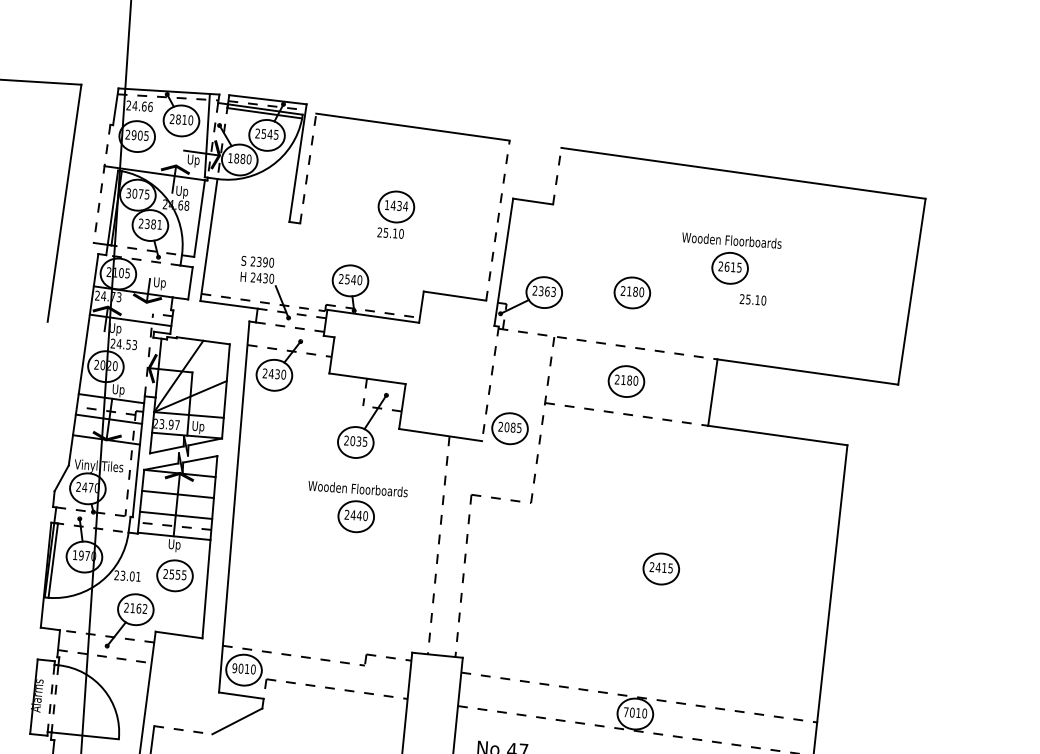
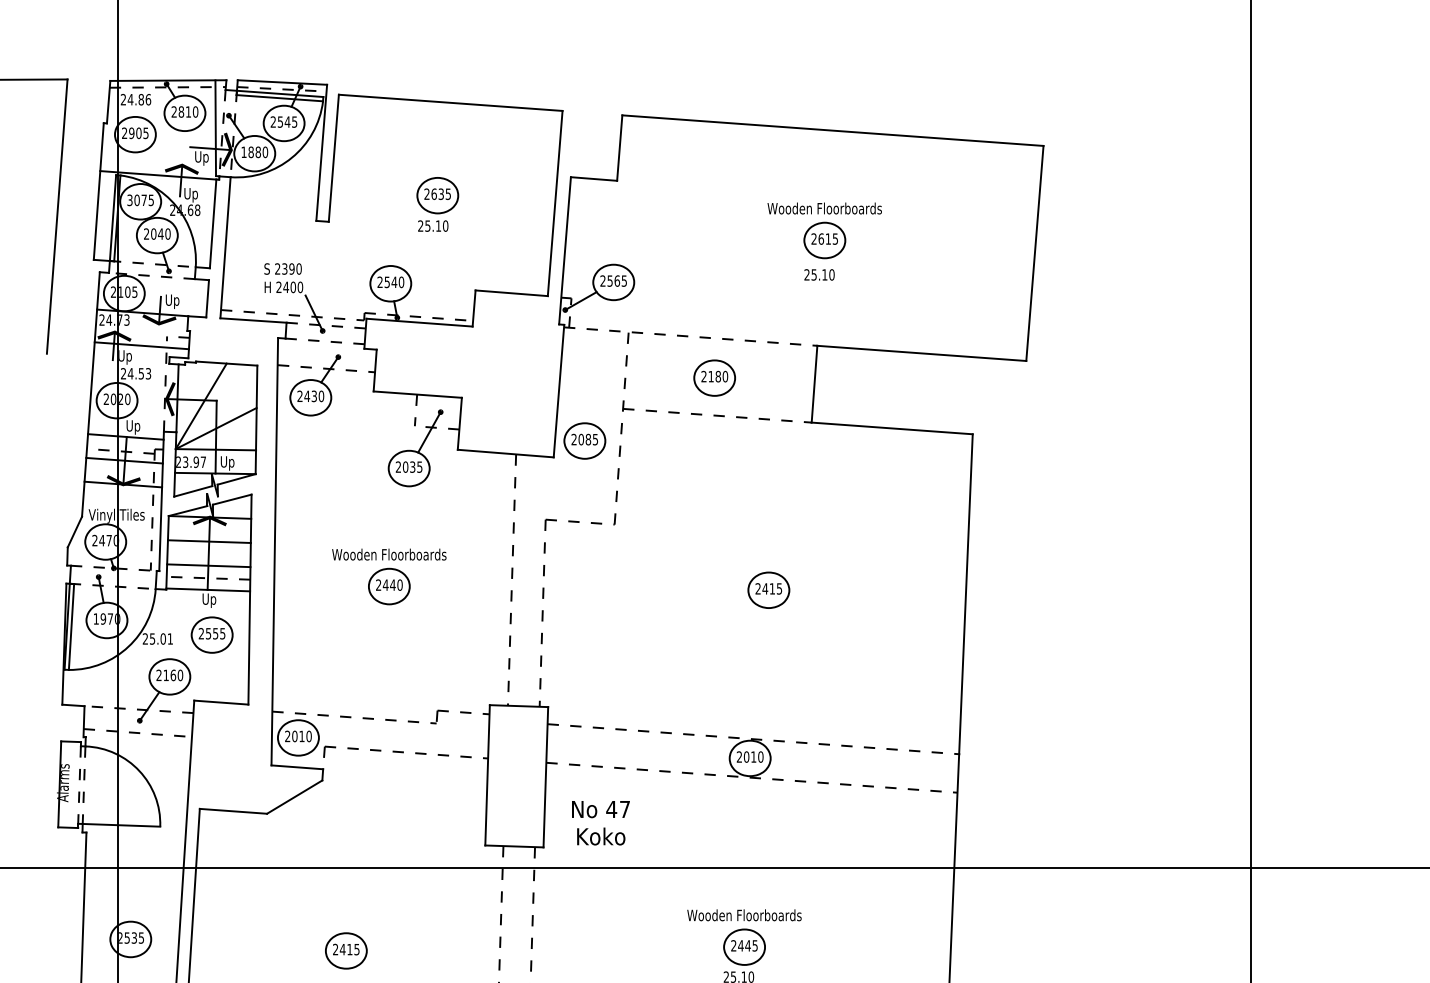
text: (144, 106) -> (141, 99), 24.66 -> 24.86
line: (307, 168) -> (333, 158), dashed -> solid
line: (557, 176) -> (619, 148), dashed -> solid
line: (101, 183) -> (98, 191), dashed -> solid
text: (396, 205) -> (437, 193), 1434 -> 2635
line: (498, 220) -> (555, 203), dashed -> solid
text: (153, 223) -> (160, 233), 2381 -> 2040
text: (265, 278) -> (293, 287), 2430 -> 2400
text: (546, 291) -> (616, 280), 2363 -> 2565
part: (632, 292) -> (714, 275), removed
text: (753, 299) -> (819, 274), moved
line: (489, 384) -> (558, 391), dashed -> solid
part: (356, 507) -> (389, 576), moved
text: (122, 575) -> (152, 638), 23.01 -> 25.01
text: (145, 609) -> (180, 675), 2162 -> 2160
text: (234, 668) -> (287, 736), 9010 -> 2010
text: (625, 711) -> (738, 756), 7010 -> 2010
line: (183, 730) -> (233, 811), dashed -> solid

